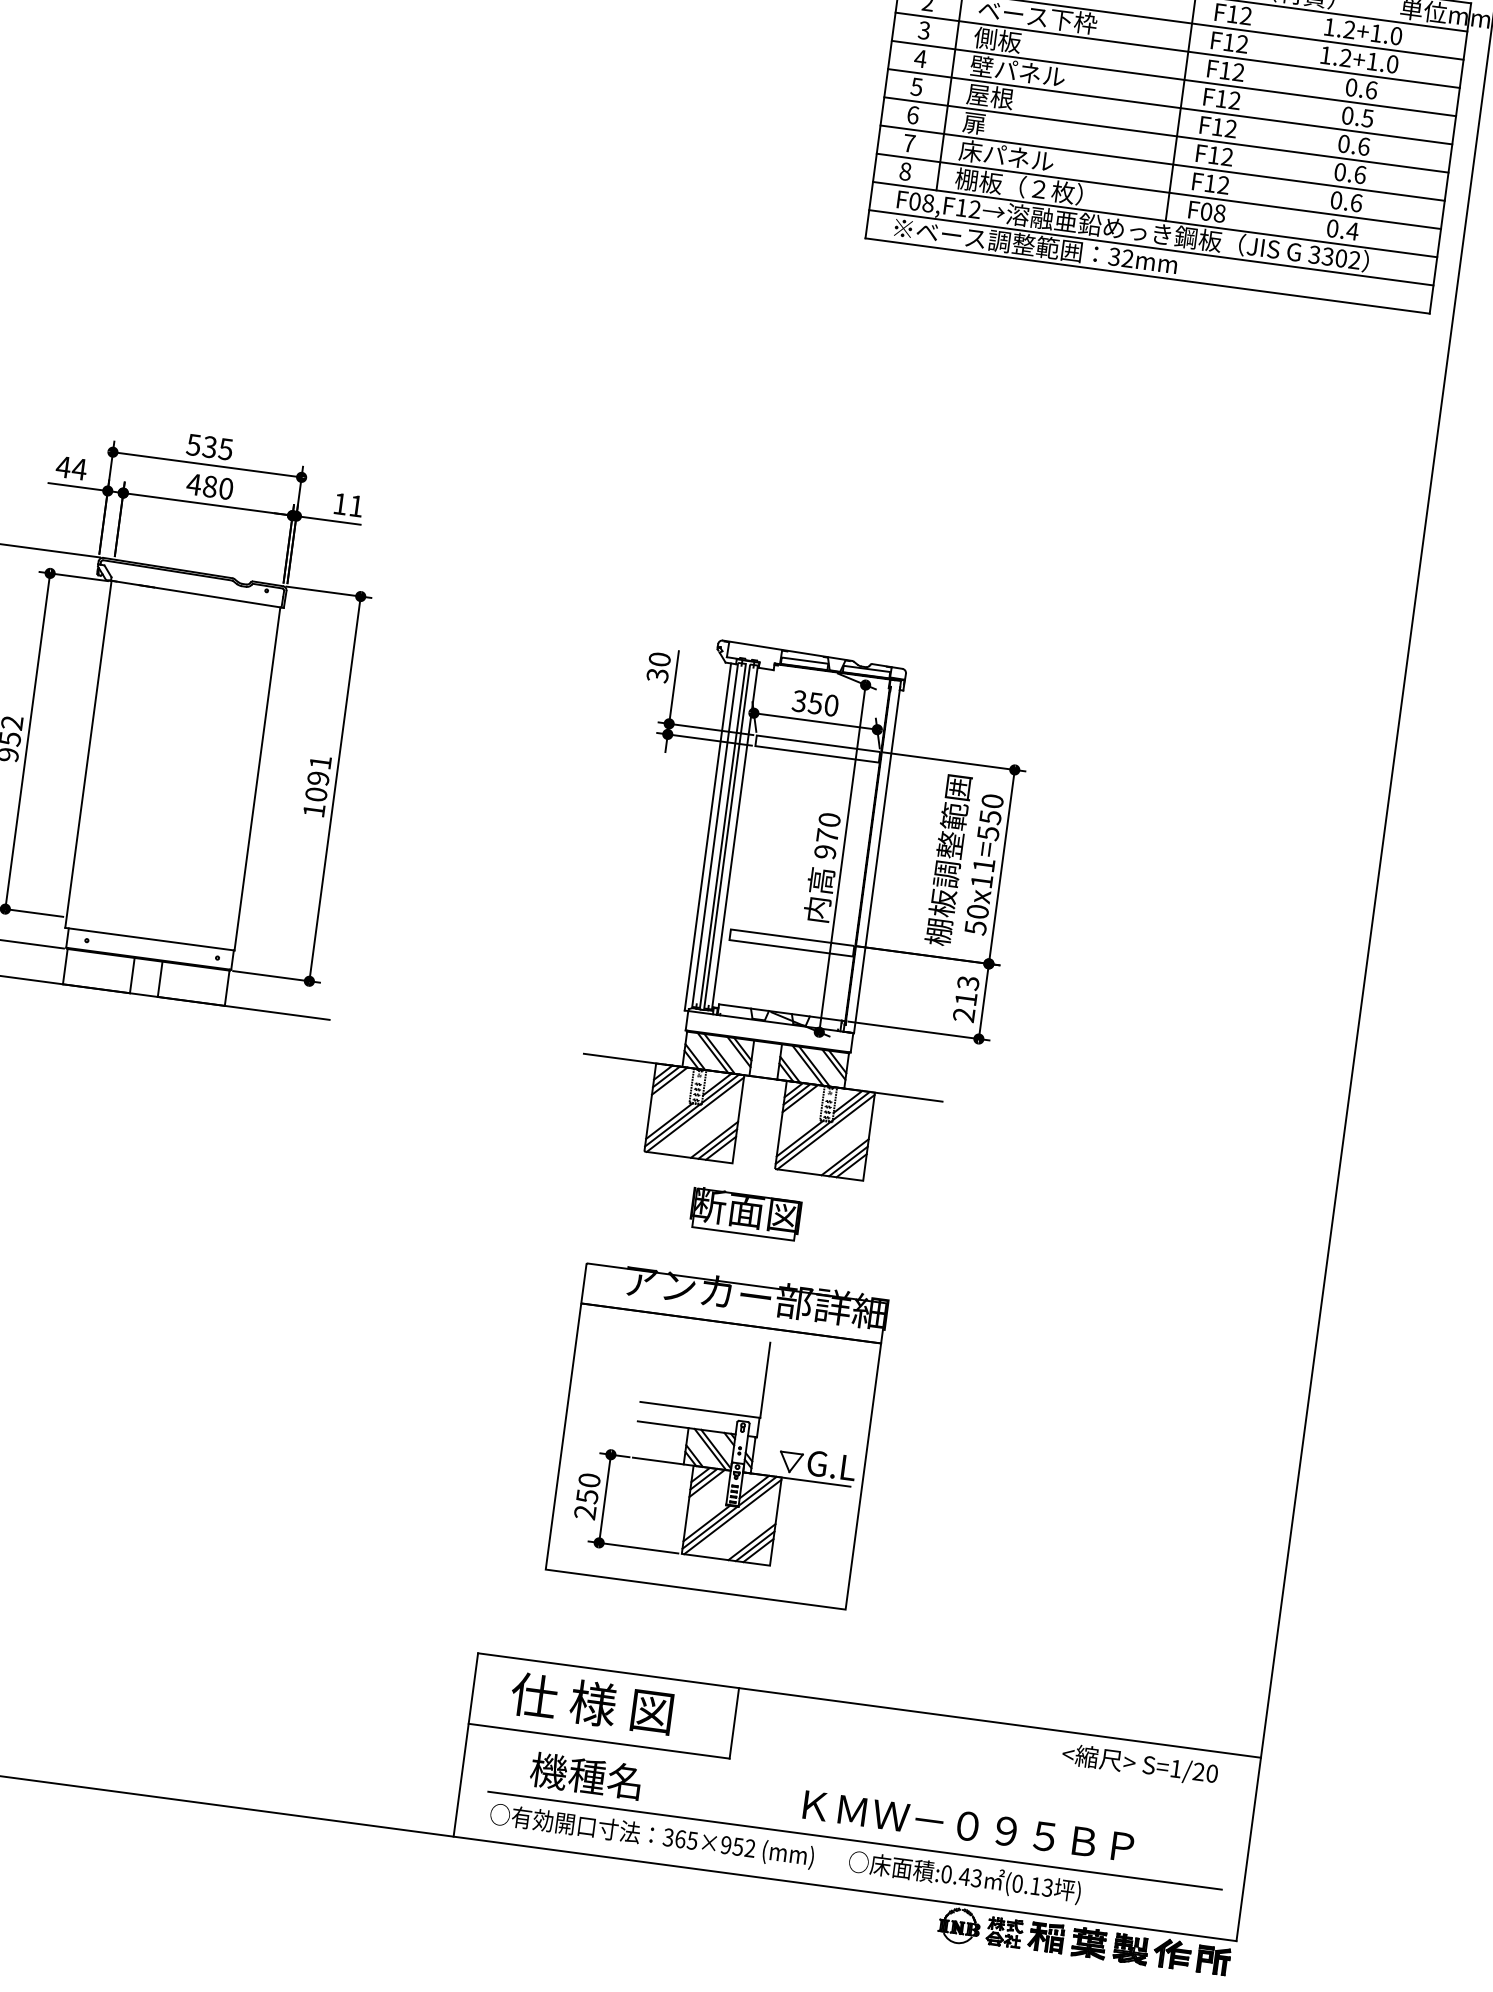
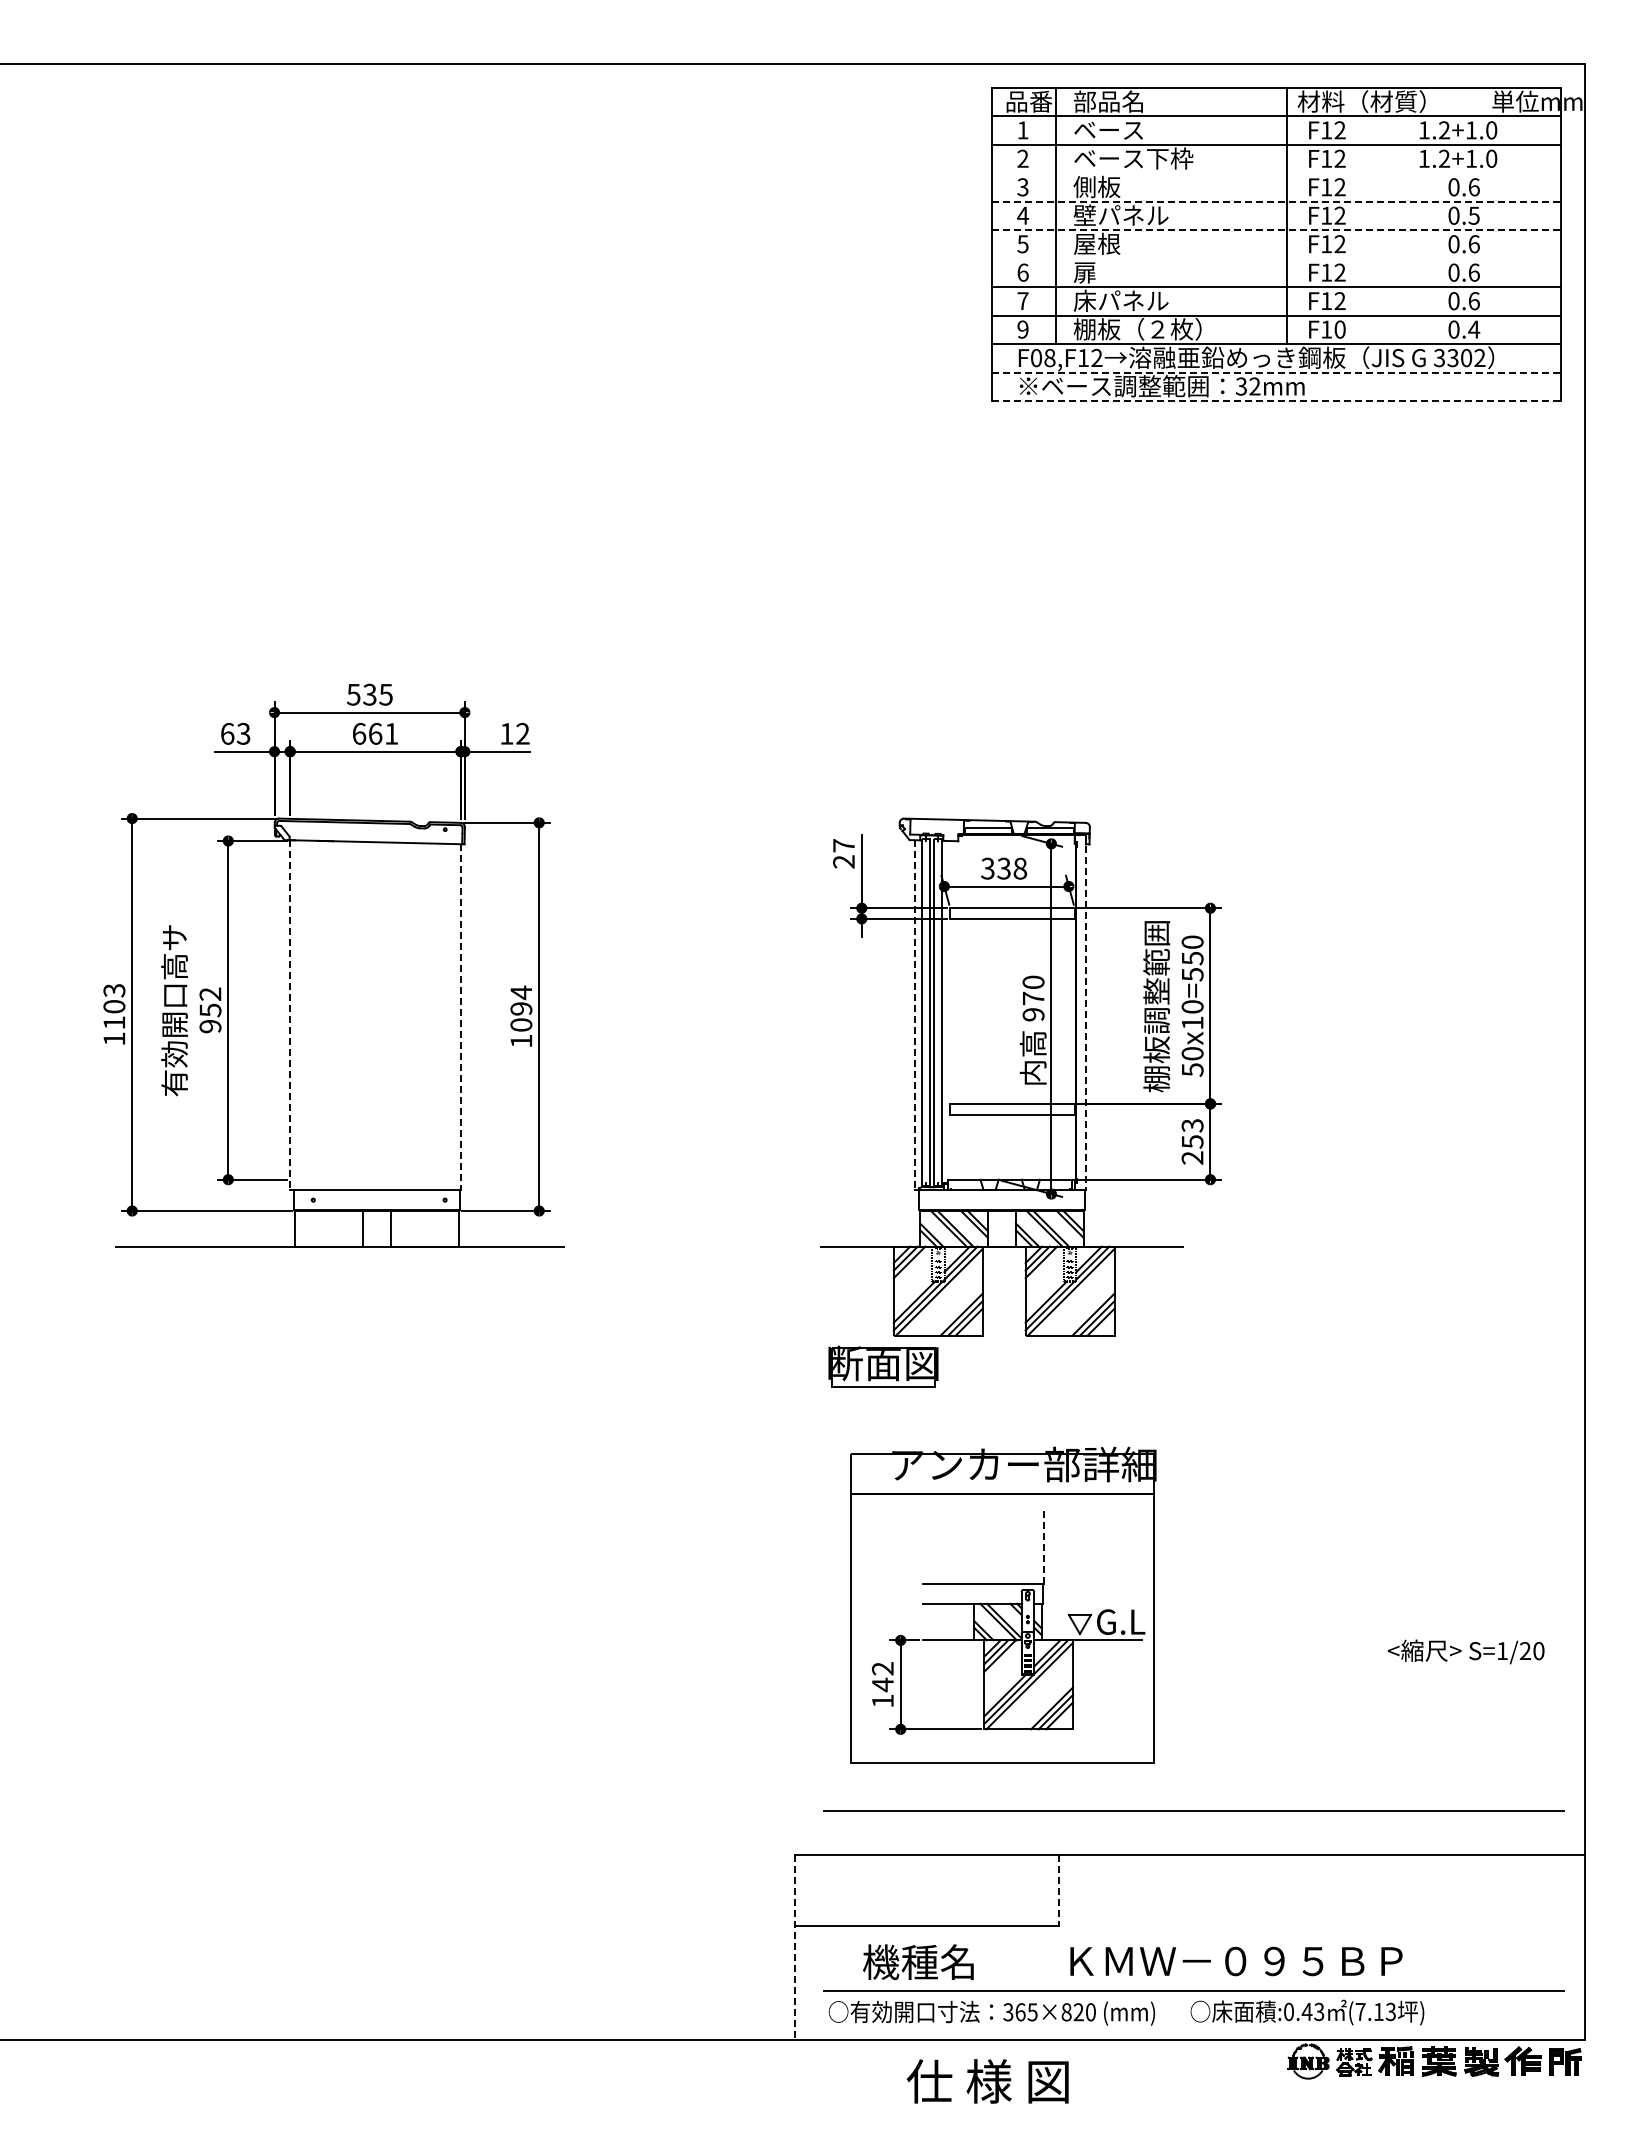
line: (1177, 50) -> (1276, 173), removed
line: (1173, 78) -> (1276, 201), solid -> dashed
line: (1169, 106) -> (1276, 230), solid -> dashed
line: (1166, 134) -> (1276, 258), removed
text: (905, 171) -> (1022, 329), 8 -> 9
text: (1213, 212) -> (1333, 329), F08 -> F10
line: (1151, 247) -> (1276, 372), solid -> dashed
line: (1147, 276) -> (1276, 401), solid -> dashed
text: (71, 467) -> (235, 733), 44 -> 63
text: (210, 486) -> (375, 733), 480 -> 661
text: (355, 505) -> (522, 733), 11 -> 12
text: (658, 667) -> (843, 853), 30 -> 27
text: (823, 704) -> (1012, 868), 350 -> 338
line: (88, 754) -> (290, 1015), solid -> dashed
text: (320, 762) -> (521, 992), 1091 -> 1094
line: (256, 779) -> (460, 1017), solid -> dashed
line: (708, 837) -> (915, 1015), solid -> dashed
line: (877, 856) -> (1085, 1012), solid -> dashed
text: (983, 864) -> (1192, 1006), 50x11=550 -> 50x10=550
text: (966, 998) -> (1192, 1141), 213 -> 253
part: (745, 1213) -> (883, 1366), moved
line: (764, 1380) -> (1043, 1546), solid -> dashed
text: (587, 1496) -> (882, 1684), 250 -> 142
line: (878, 1662) -> (1193, 1810), added
text: (591, 1703) -> (987, 2081), moved
line: (734, 1723) -> (1058, 1890), solid -> dashed
line: (466, 1745) -> (795, 1947), solid -> dashed
text: (1140, 1764) -> (1466, 1651), moved
text: (968, 1826) -> (1236, 1961), moved
text: (737, 1847) -> (1078, 2012), 365×952 -> 365×820
text: (1017, 1883) -> (1360, 2011), (0.13 -> (7.13

